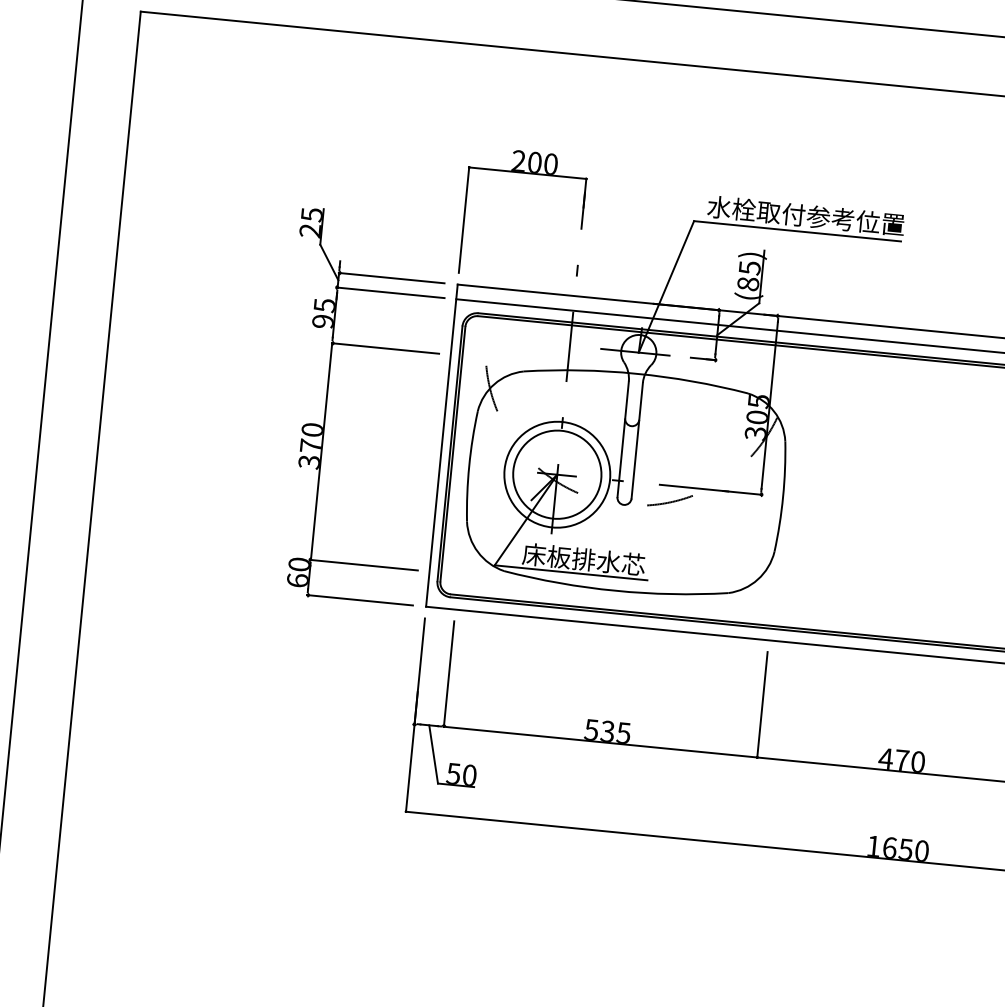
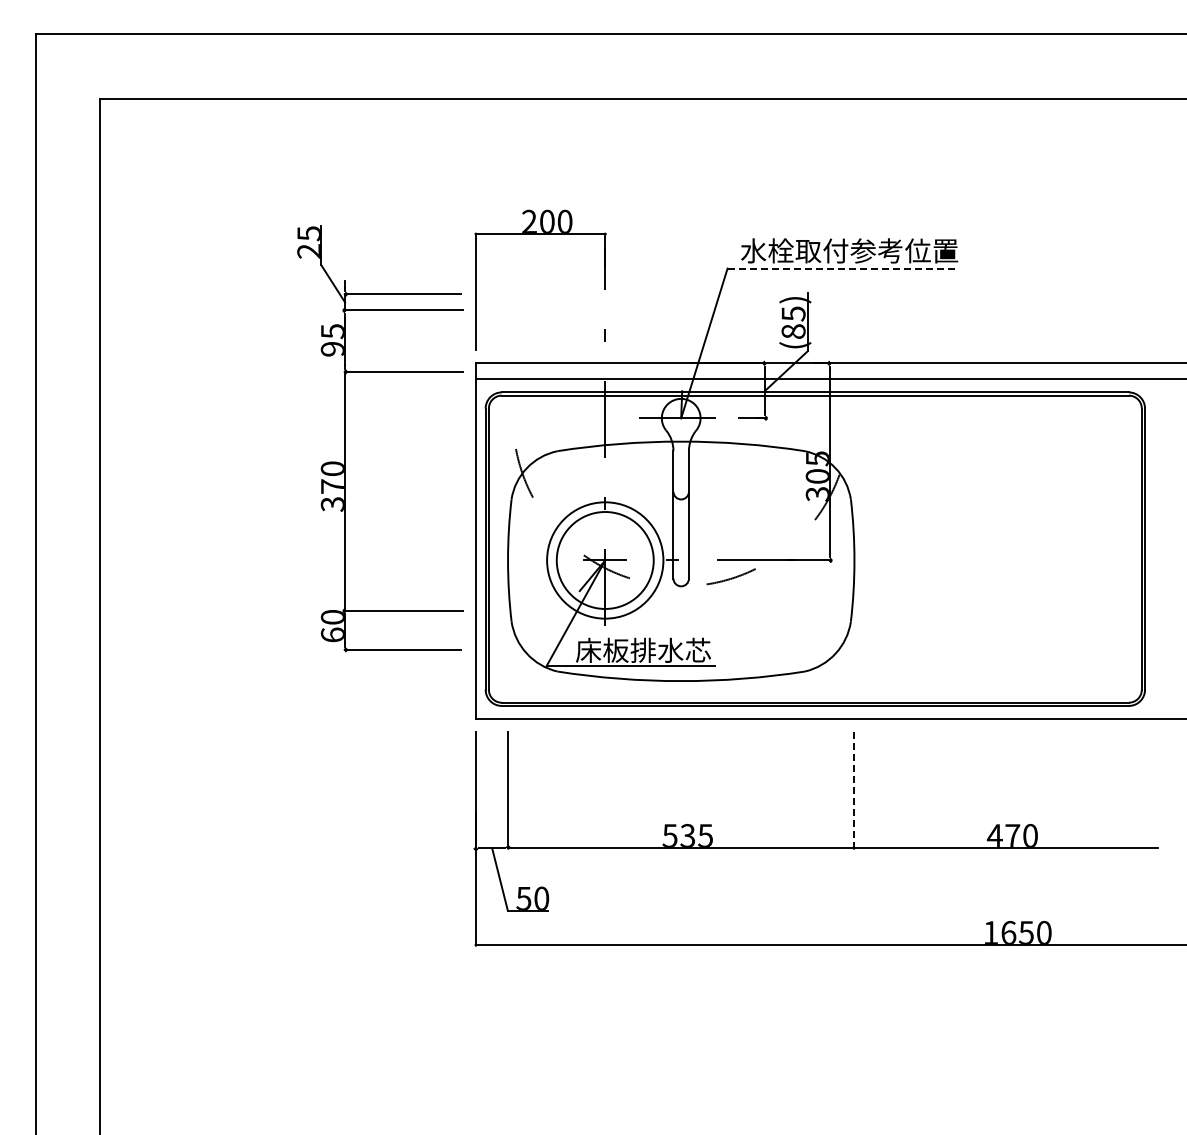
line: (798, 231) -> (842, 268), solid -> dashed
part: (326, 403) -> (345, 438), moved
line: (762, 705) -> (854, 790), solid -> dashed

